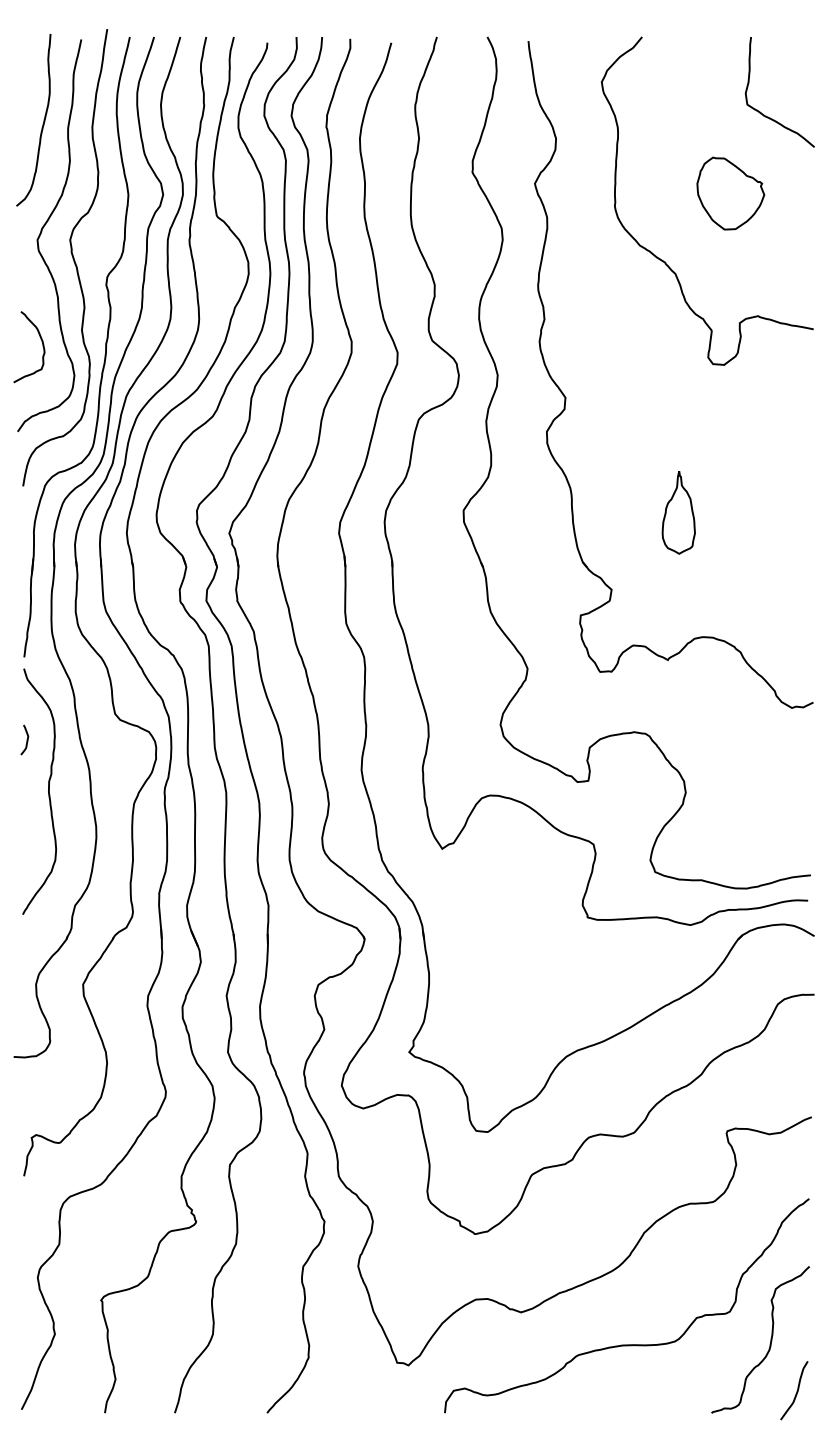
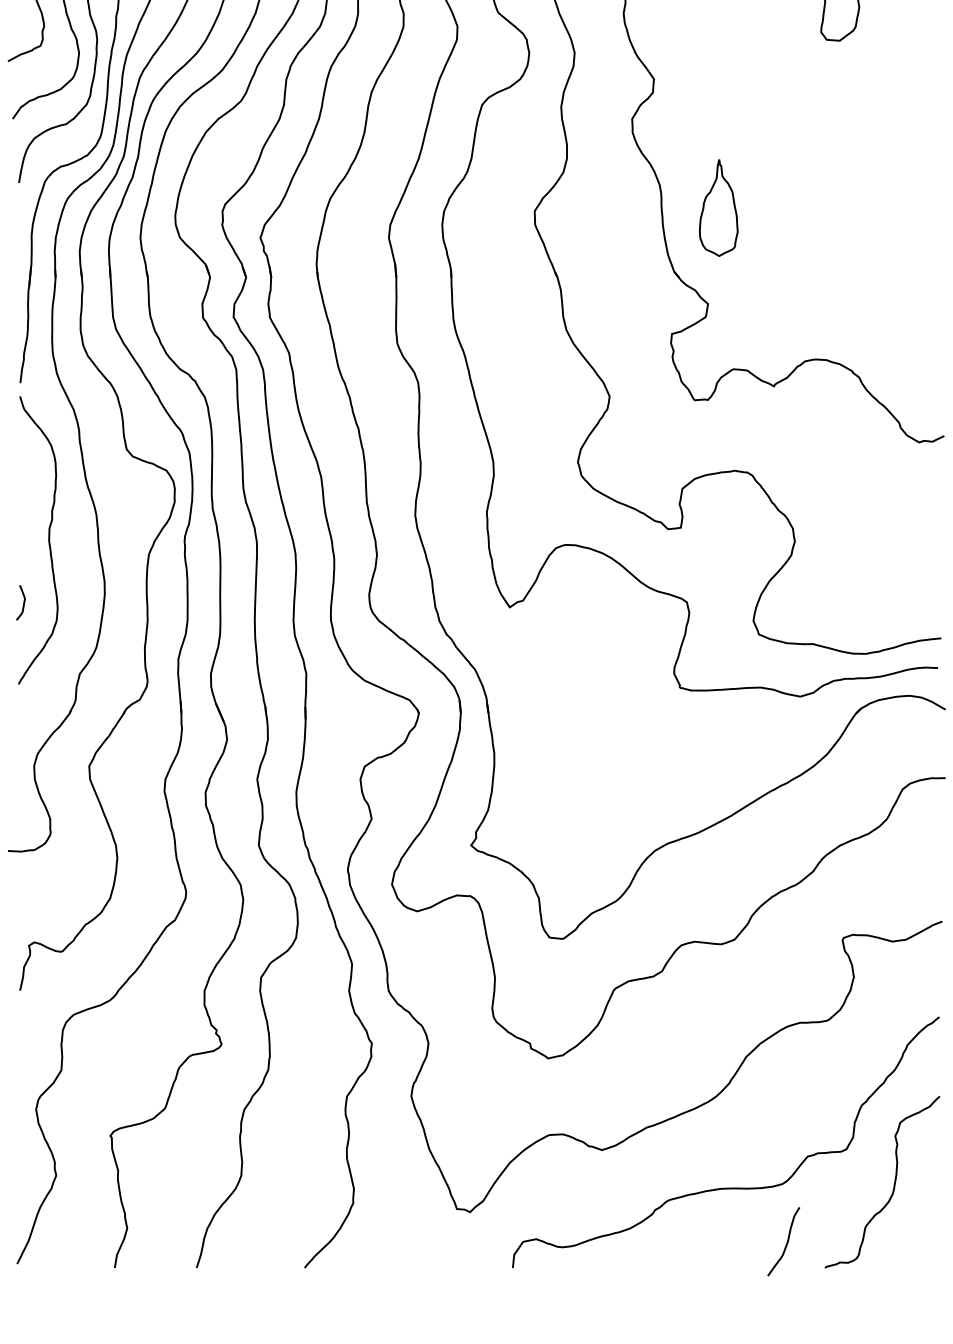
part: (678, 512) -> (718, 207), moved
curve: (26, 739) -> (22, 602), moved
curve: (796, 1391) -> (786, 1242), moved

